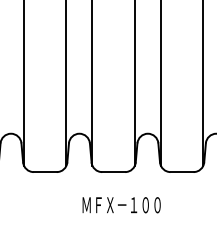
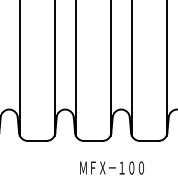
text: (121, 205) -> (111, 168), moved

